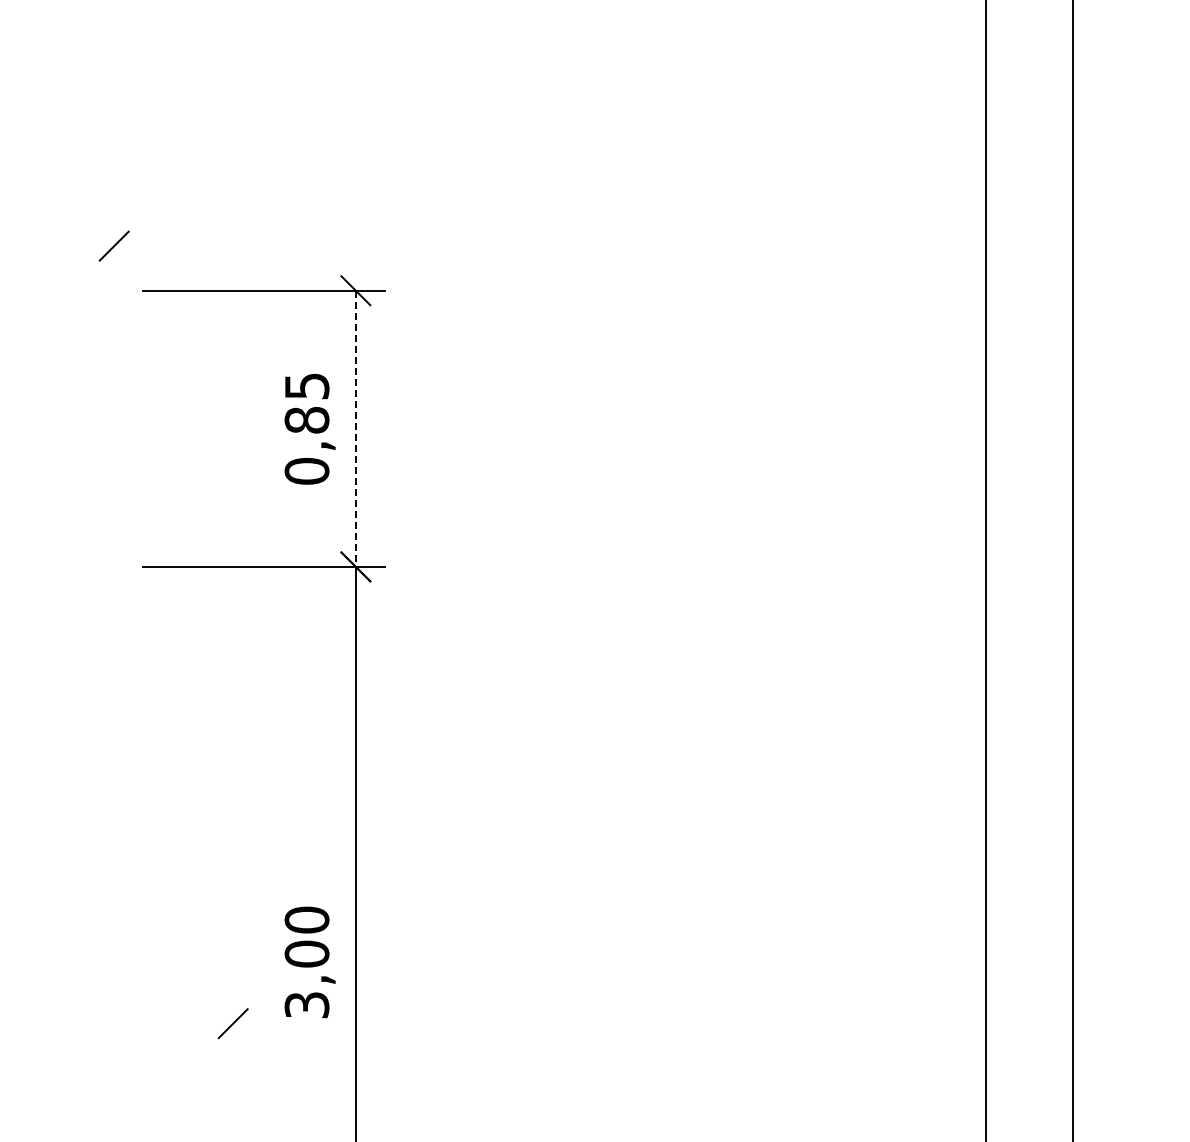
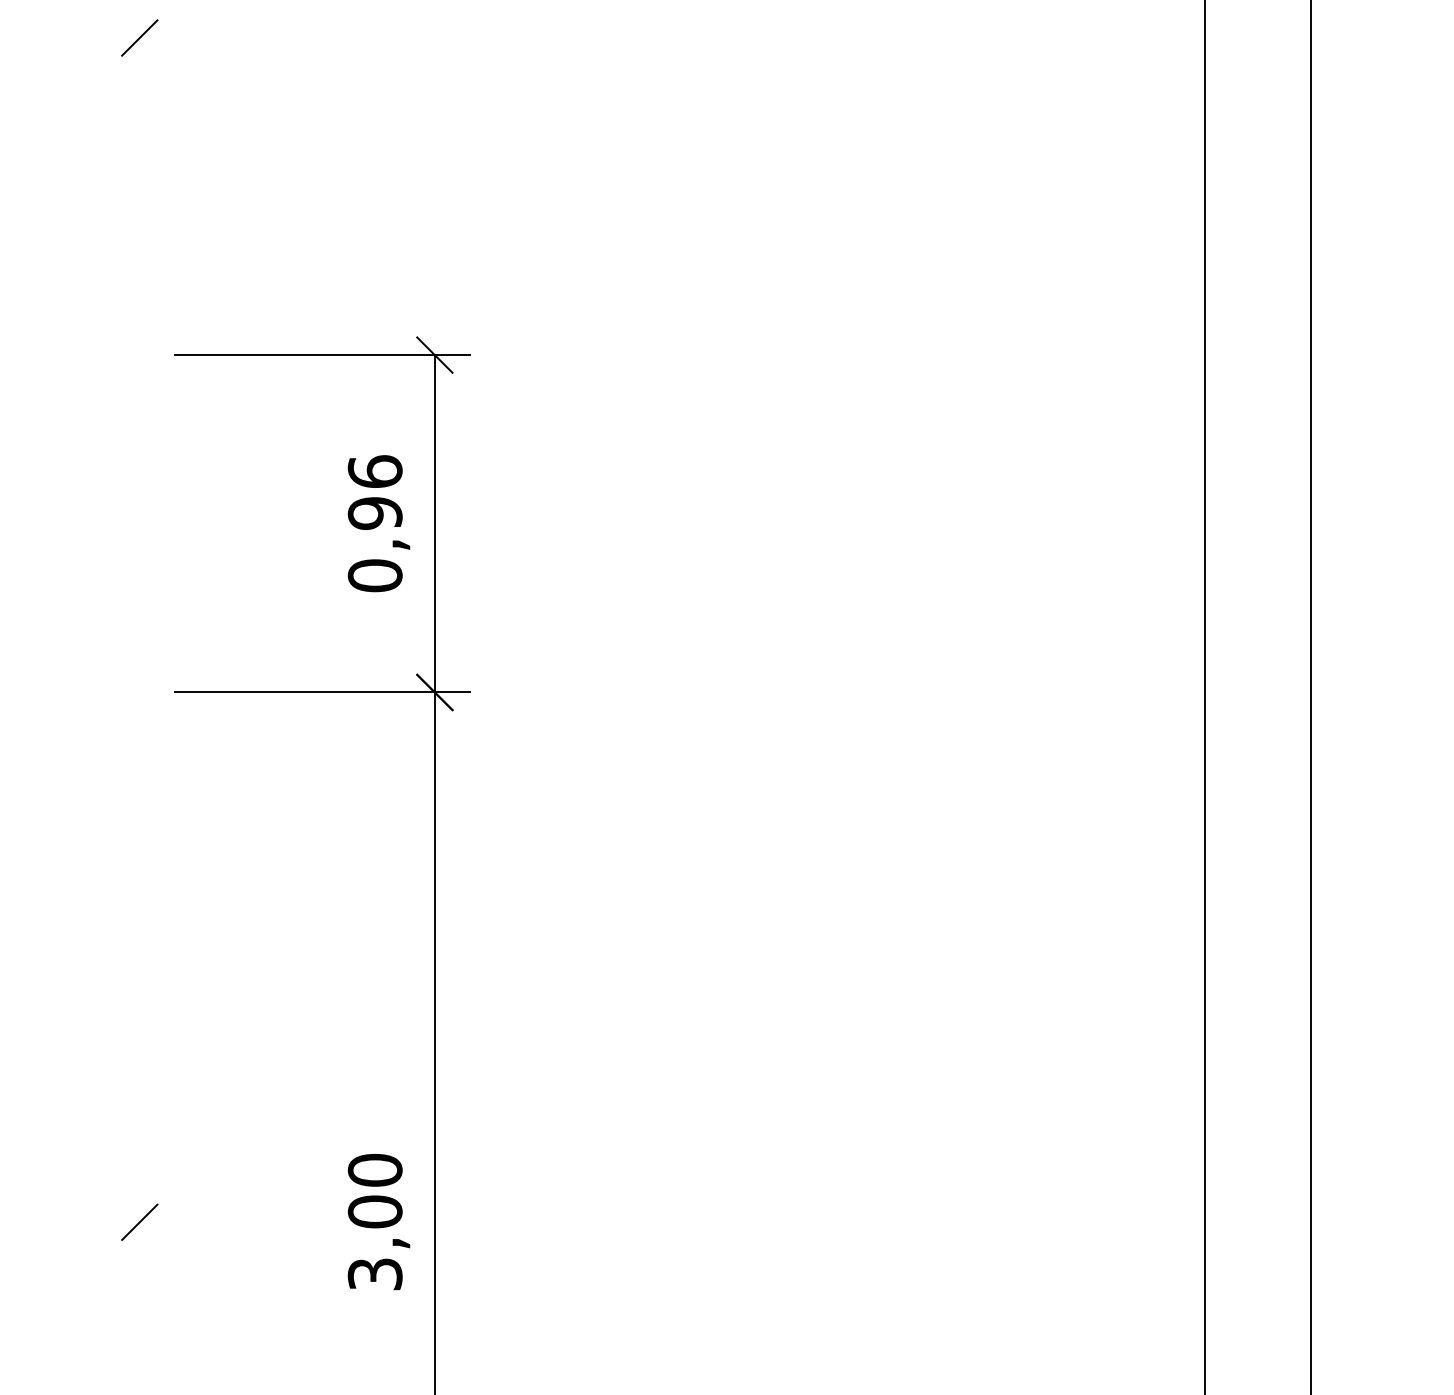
line: (113, 245) -> (138, 37), moved
text: (306, 402) -> (374, 491), 0,85 -> 0,96
line: (355, 429) -> (434, 524), dashed -> solid
text: (309, 962) -> (378, 1222), moved
line: (232, 1023) -> (138, 1222), moved

